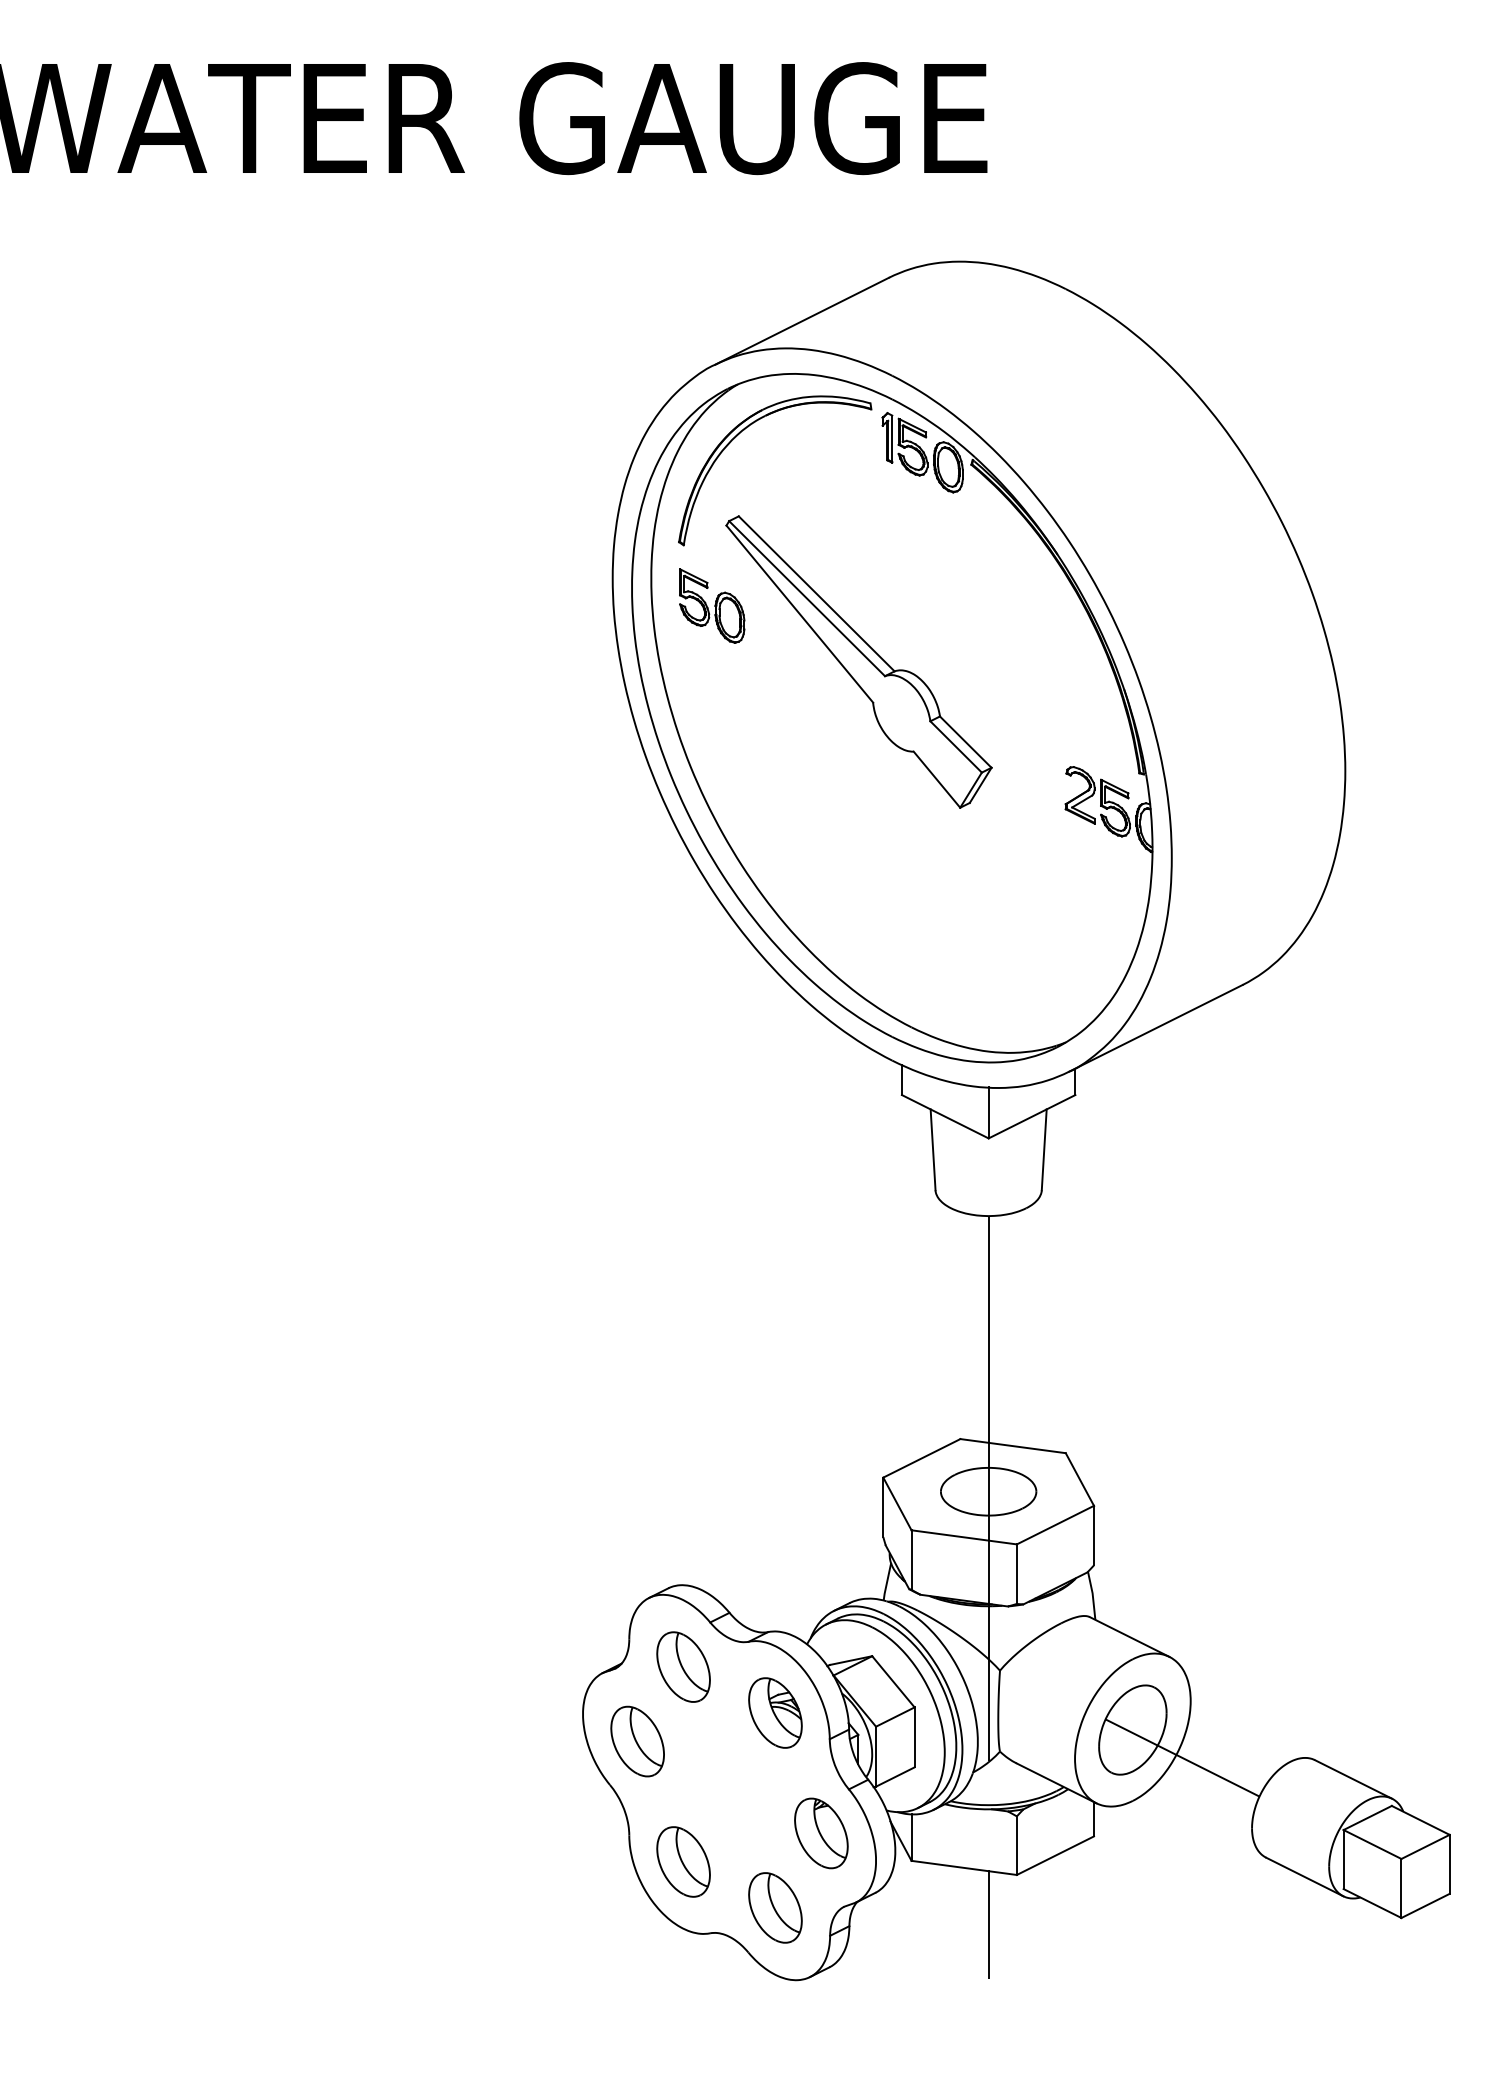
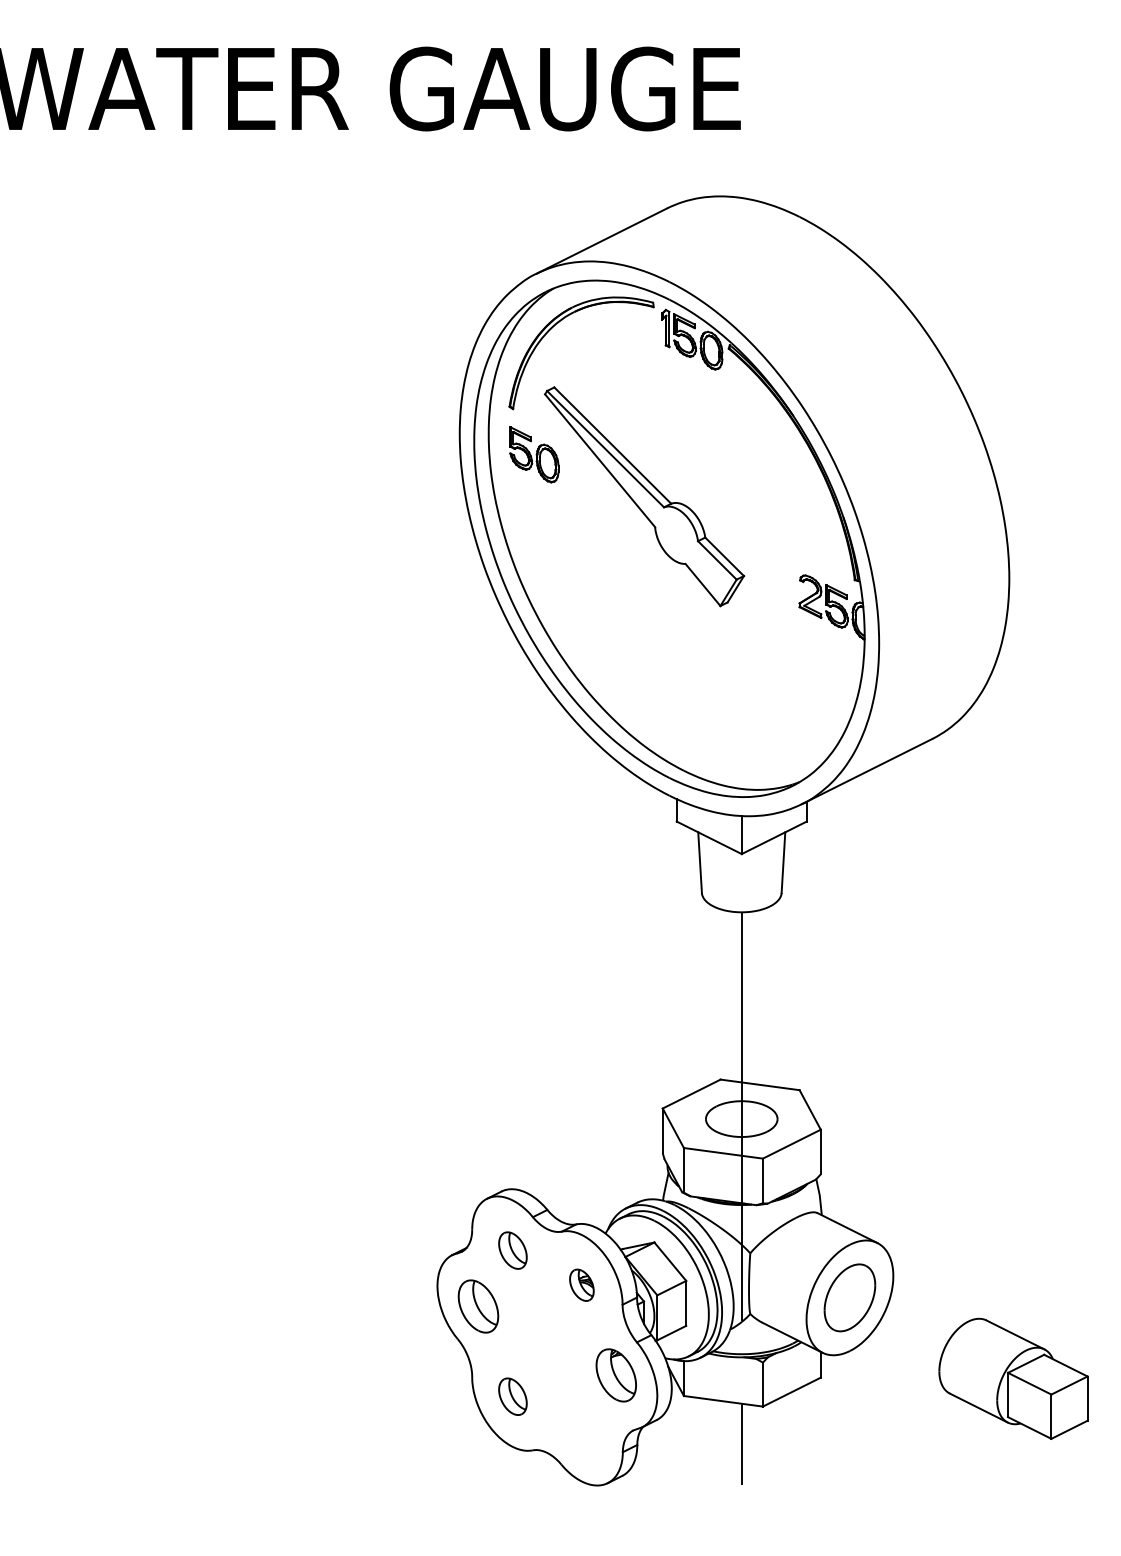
part: (683, 1666) -> (512, 1250), size x0.7
part: (774, 1713) -> (581, 1285), size x0.6
line: (1181, 1757) -> (886, 1318), removed
part: (683, 1861) -> (512, 1396), size x0.7
part: (774, 1908) -> (581, 1431), removed

